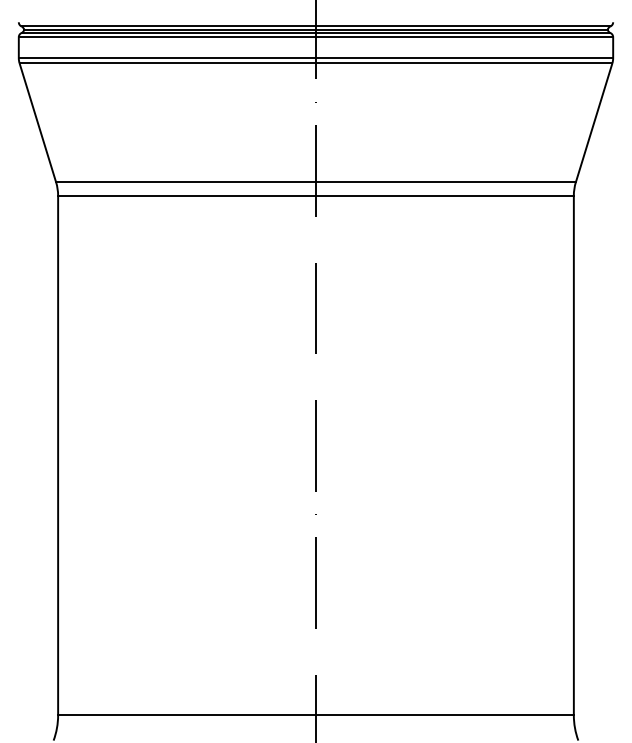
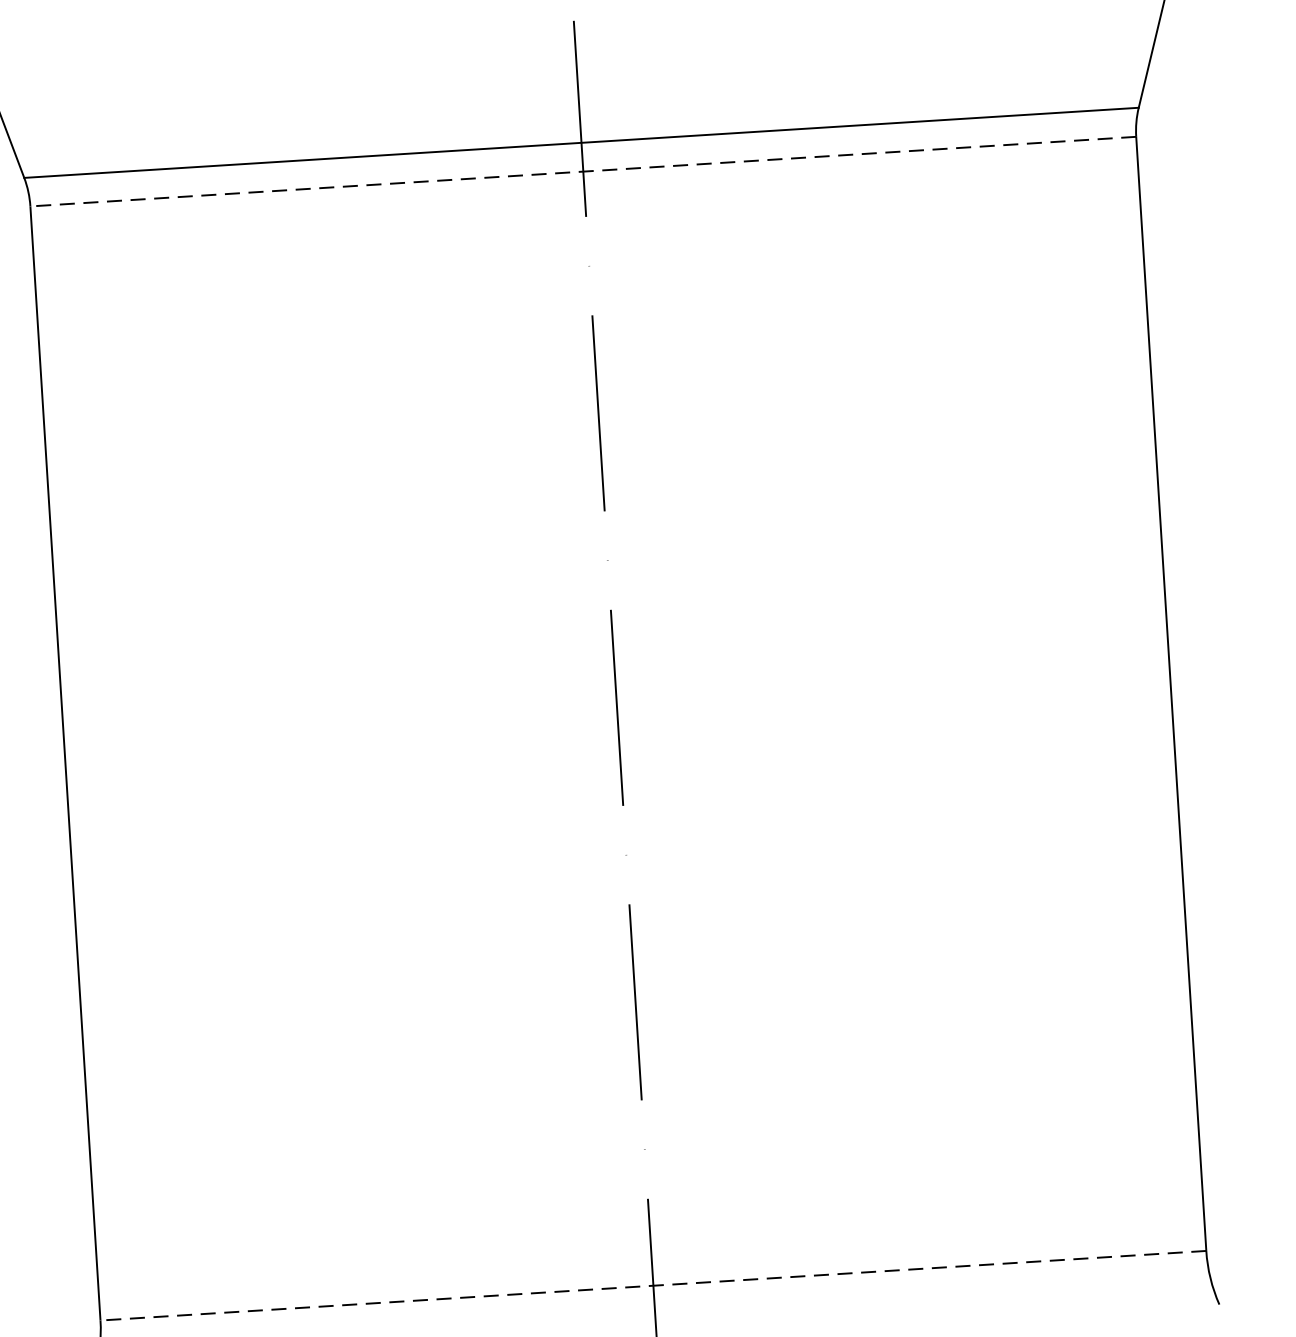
line: (315, 195) -> (582, 171), solid -> dashed
line: (315, 715) -> (652, 1286), solid -> dashed

